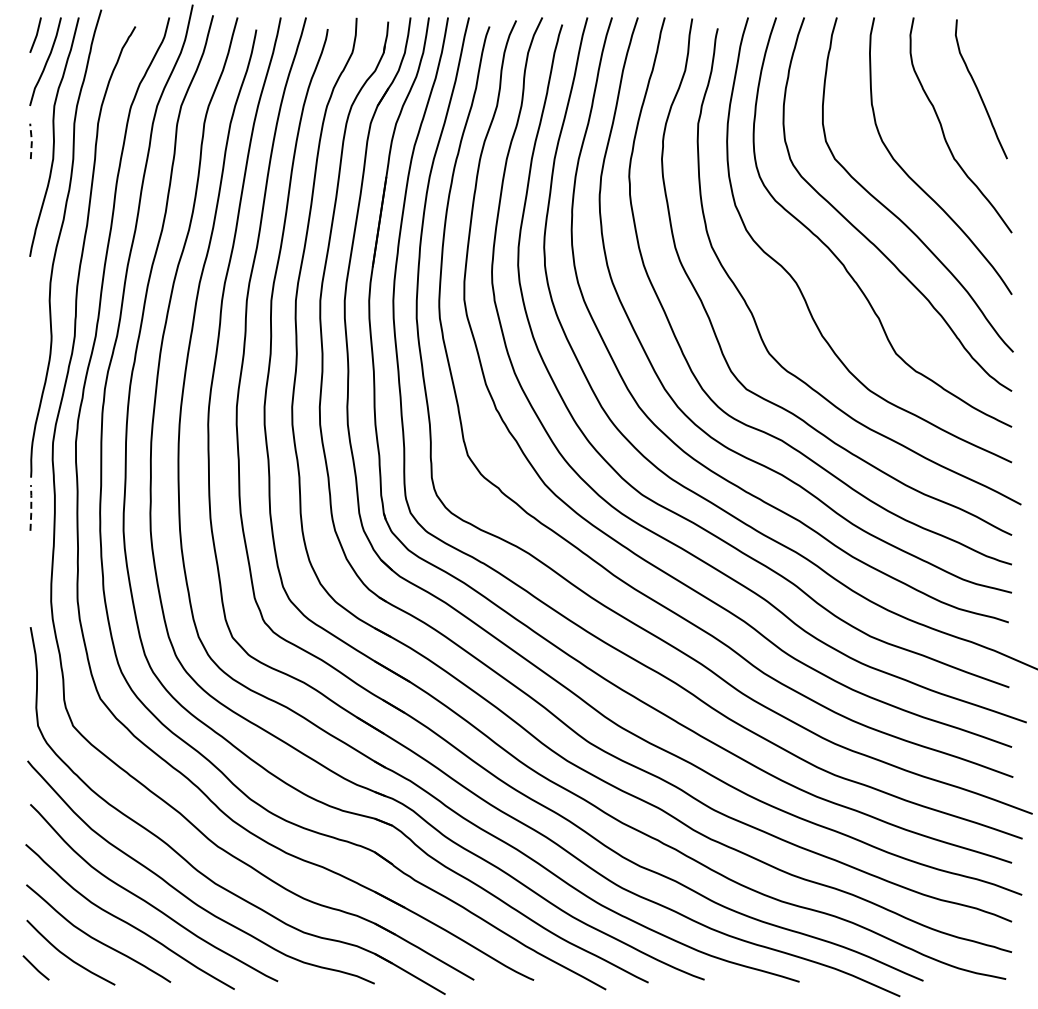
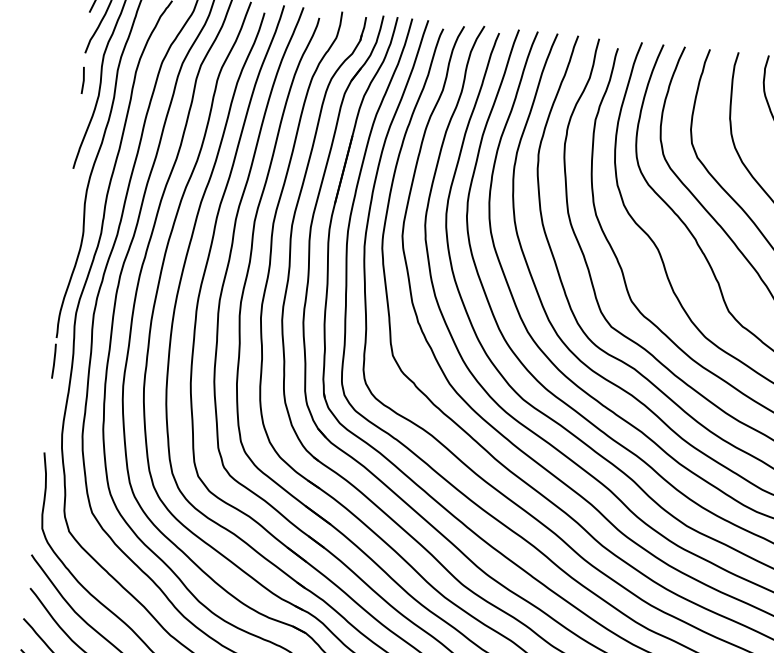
line: (31, 141) -> (83, 80), dashed -> solid
line: (31, 507) -> (54, 360), dashed -> solid

